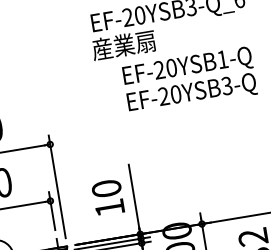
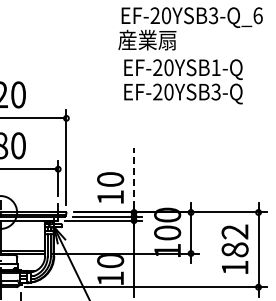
text: (189, 80) -> (183, 81), moved
line: (134, 196) -> (134, 177), solid -> dashed
text: (108, 197) -> (110, 187), moved

